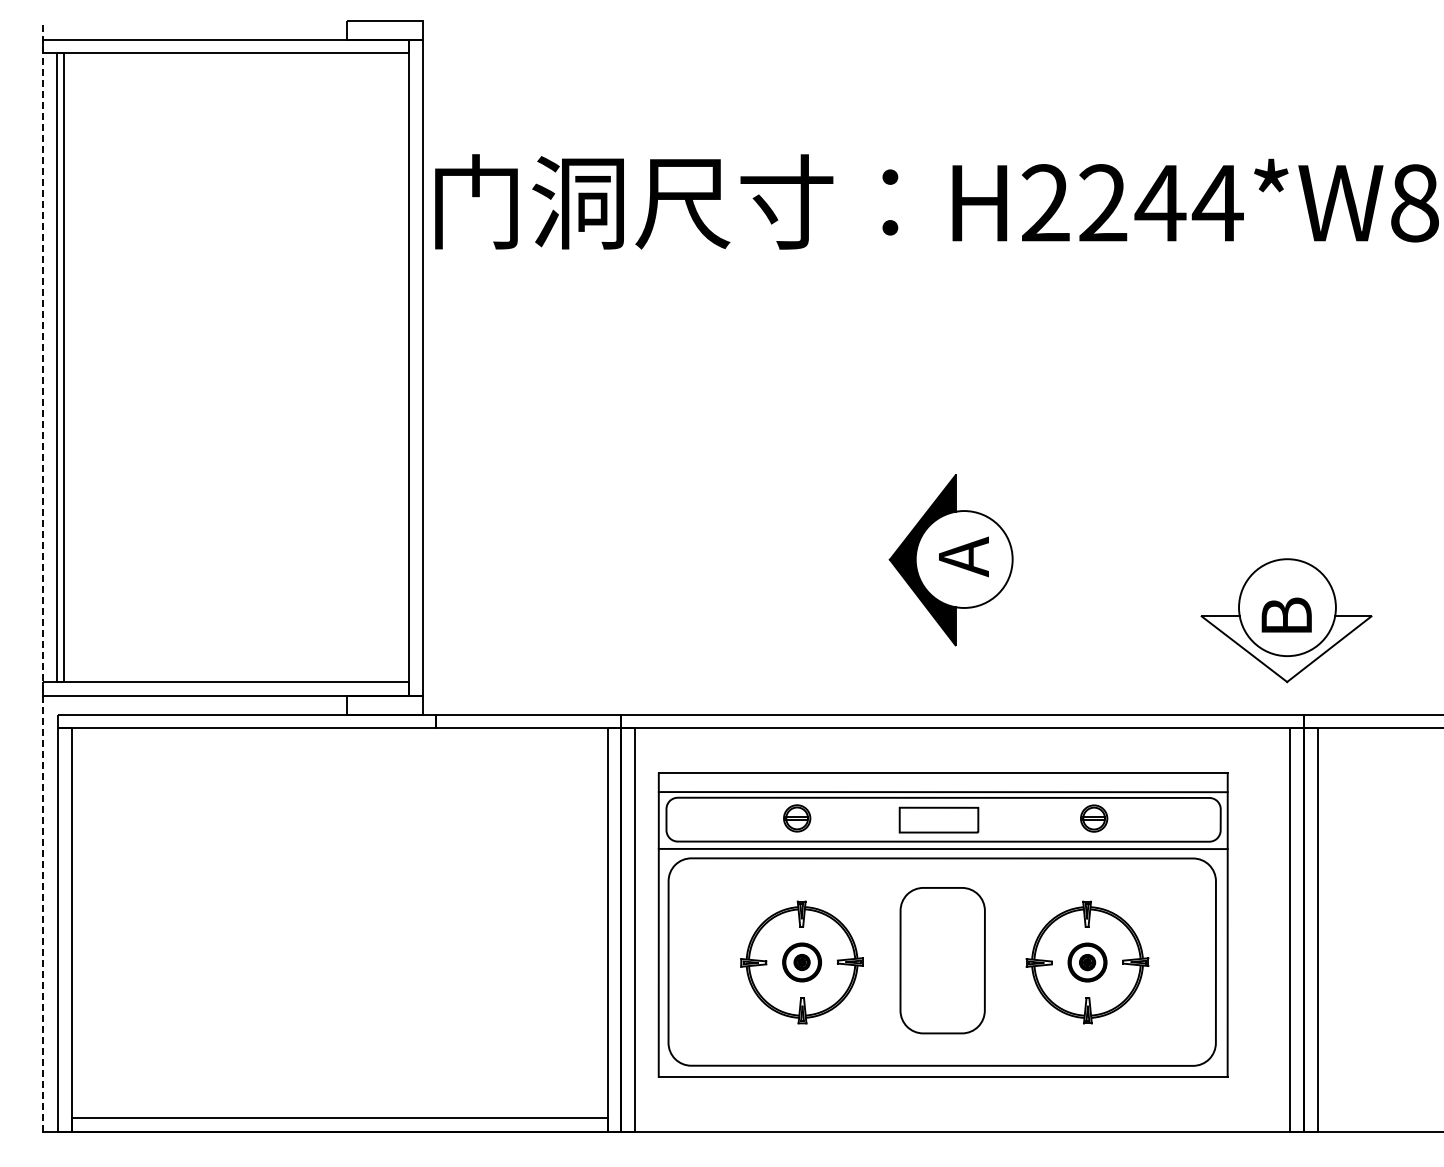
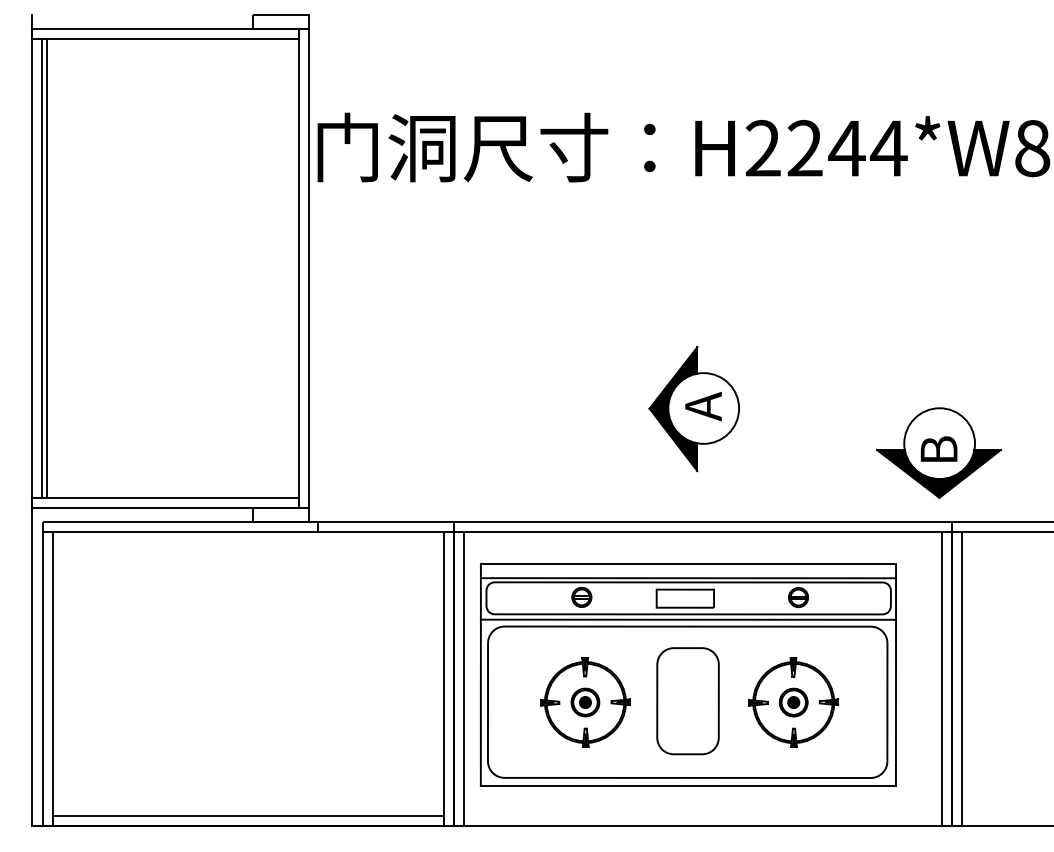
line: (43, 576) -> (31, 420), dashed -> solid
fill: (1286, 649) -> (938, 474), added

